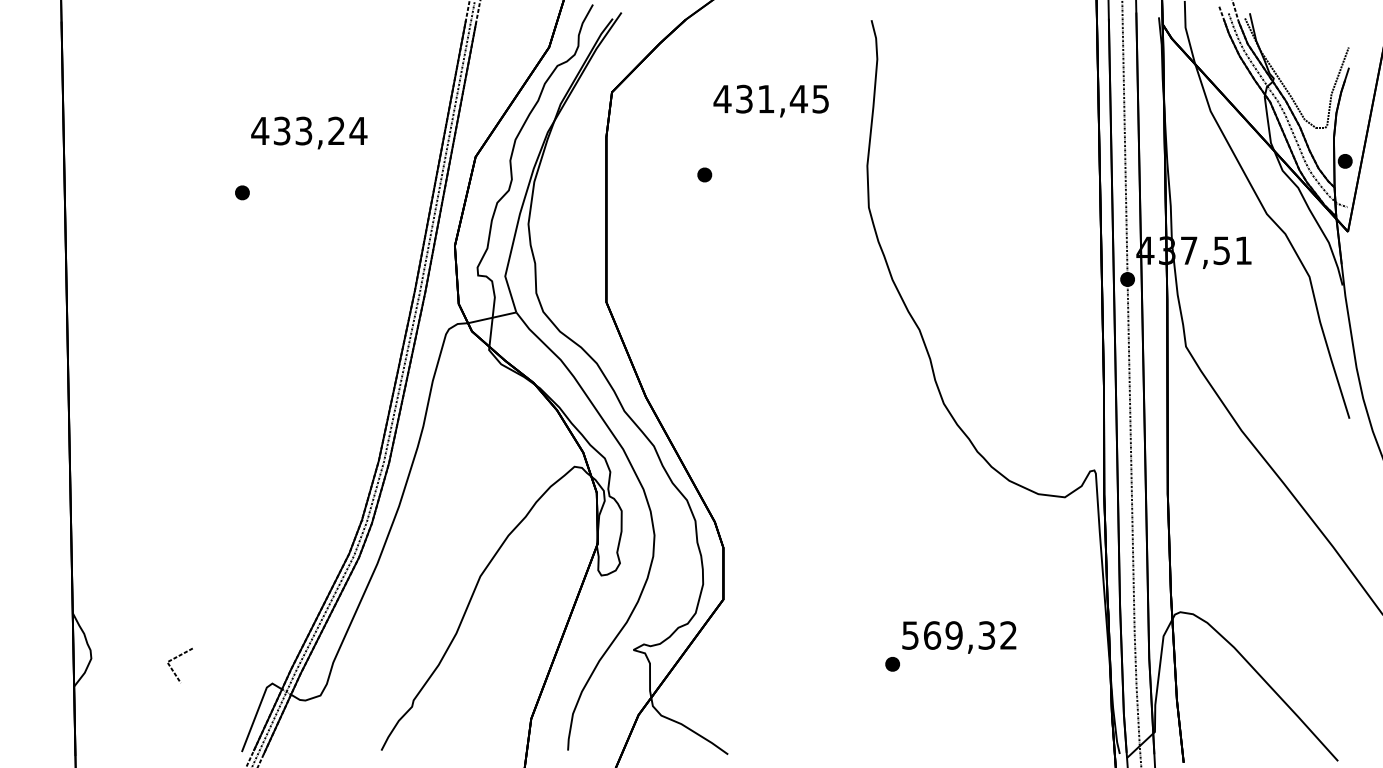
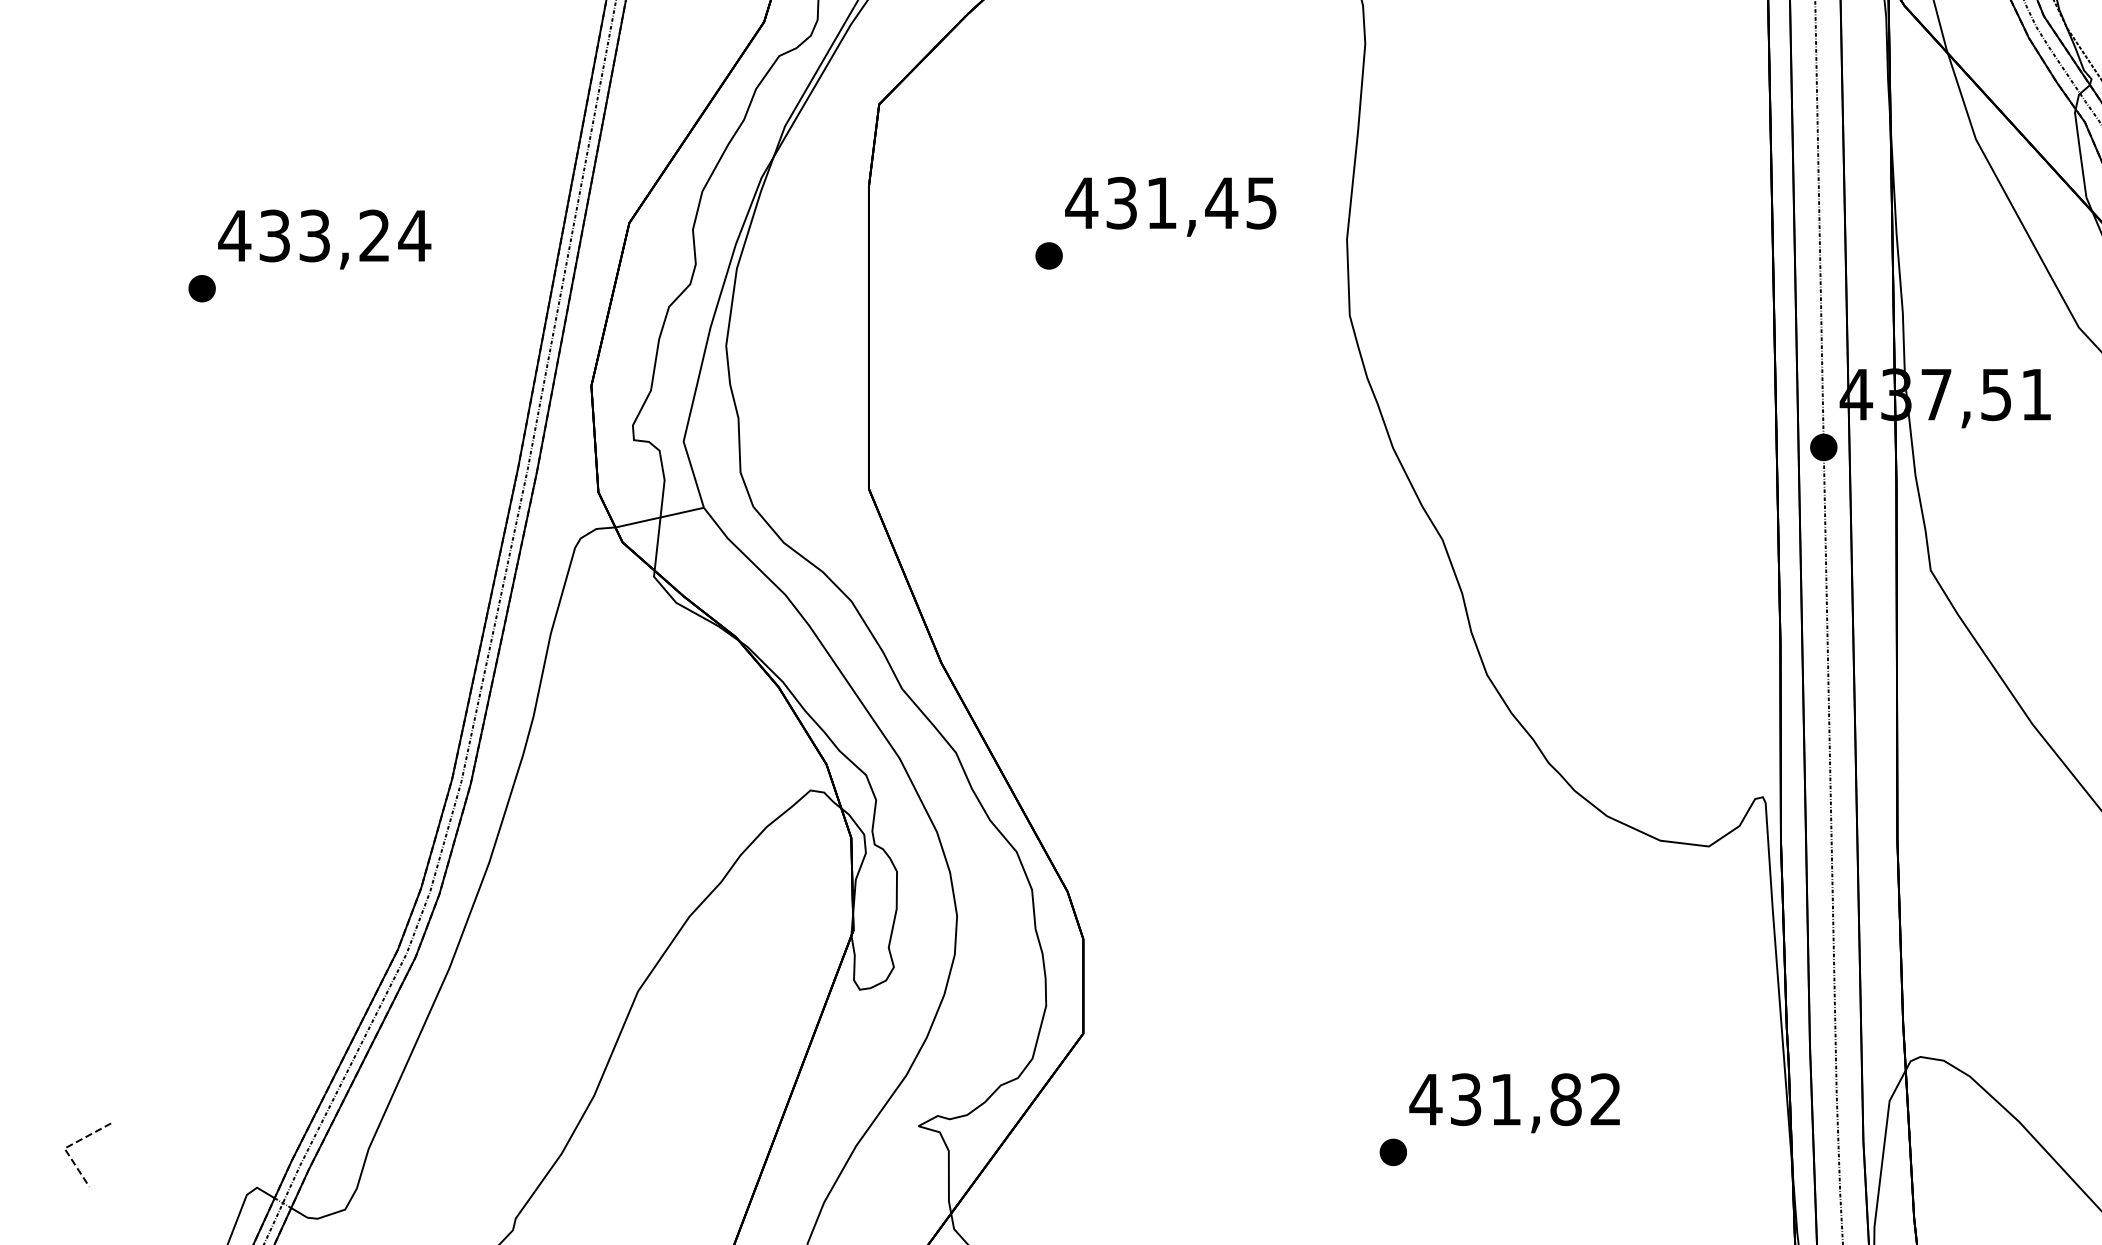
text: (770, 100) -> (1169, 205), moved
text: (309, 132) -> (324, 238), moved
text: (948, 635) -> (1495, 1099), 569,32 -> 431,82

